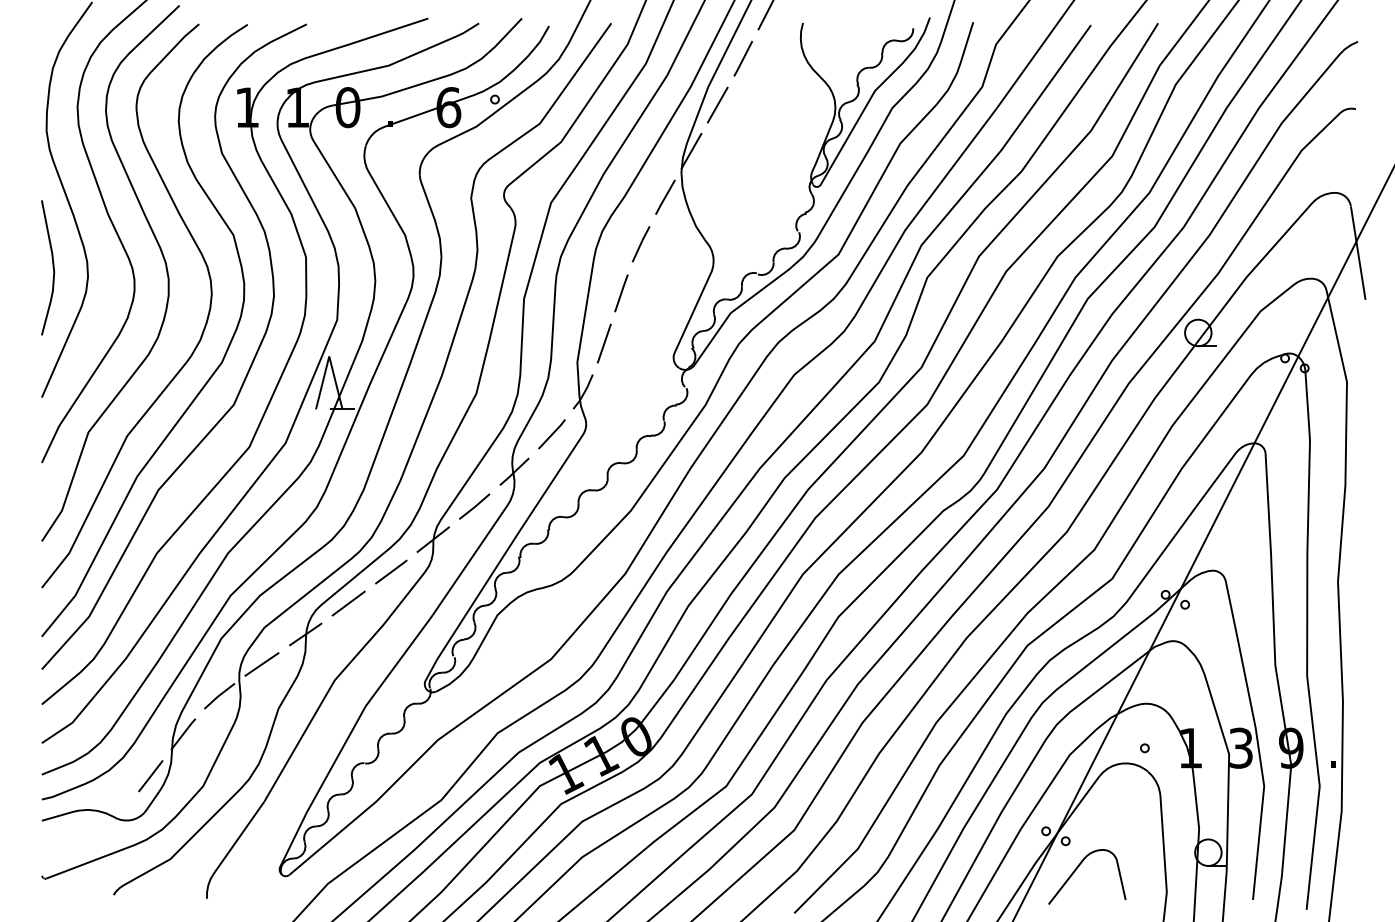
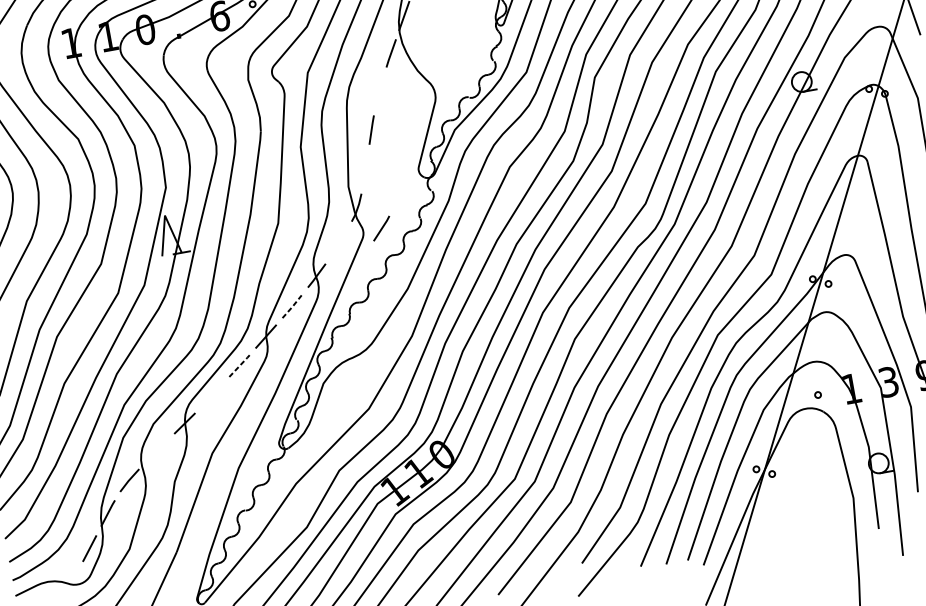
line: (640, 244) -> (379, 91), removed
line: (603, 343) -> (365, 169), removed
line: (551, 434) -> (381, 228), moved
line: (475, 506) -> (292, 306), solid -> dashed
line: (391, 571) -> (239, 365), solid -> dashed
line: (348, 603) -> (212, 394), removed
line: (261, 664) -> (156, 451), removed
curve: (1077, 869) -> (784, 493), removed

